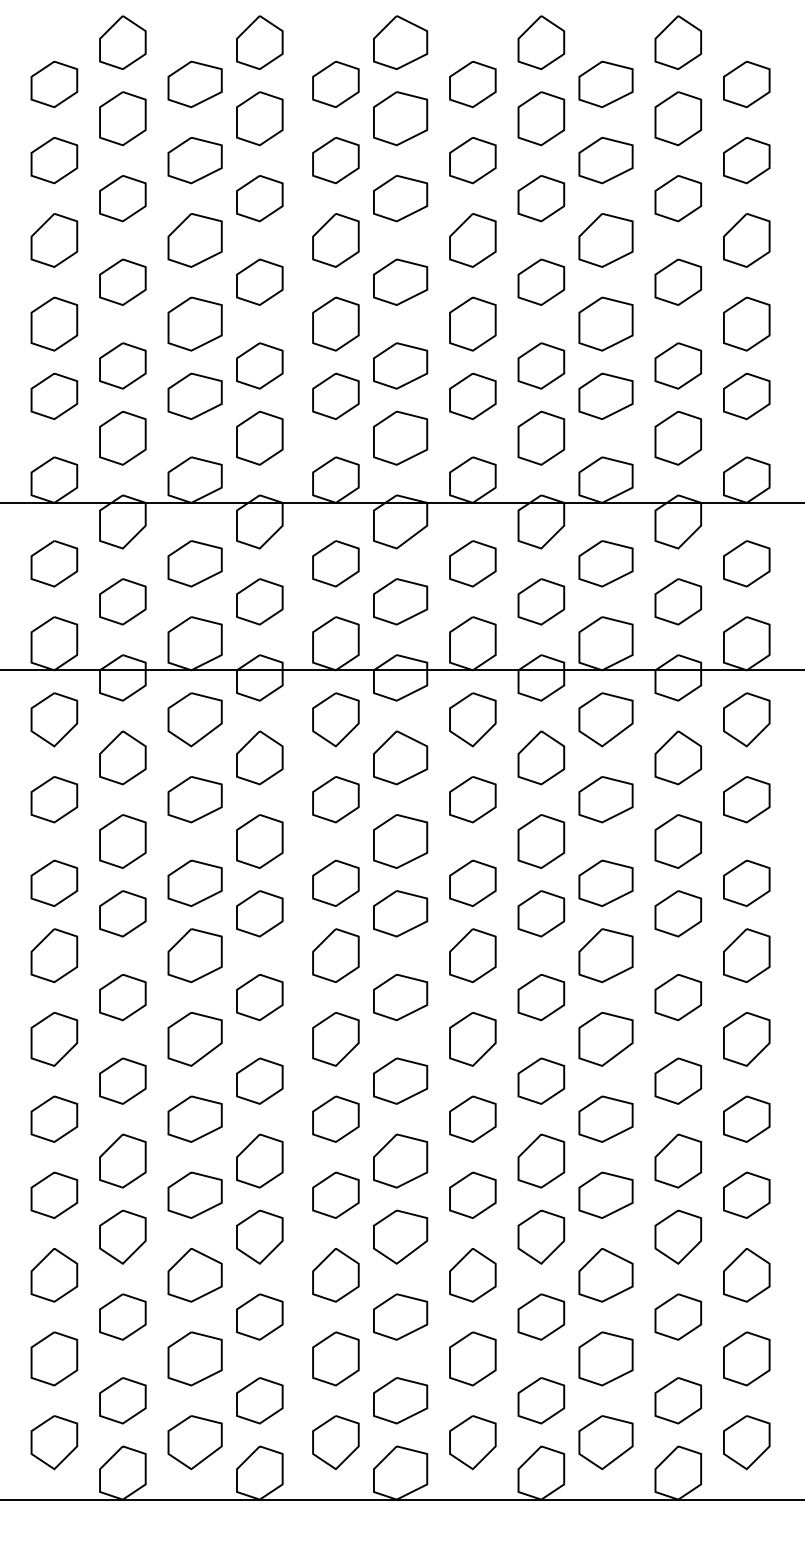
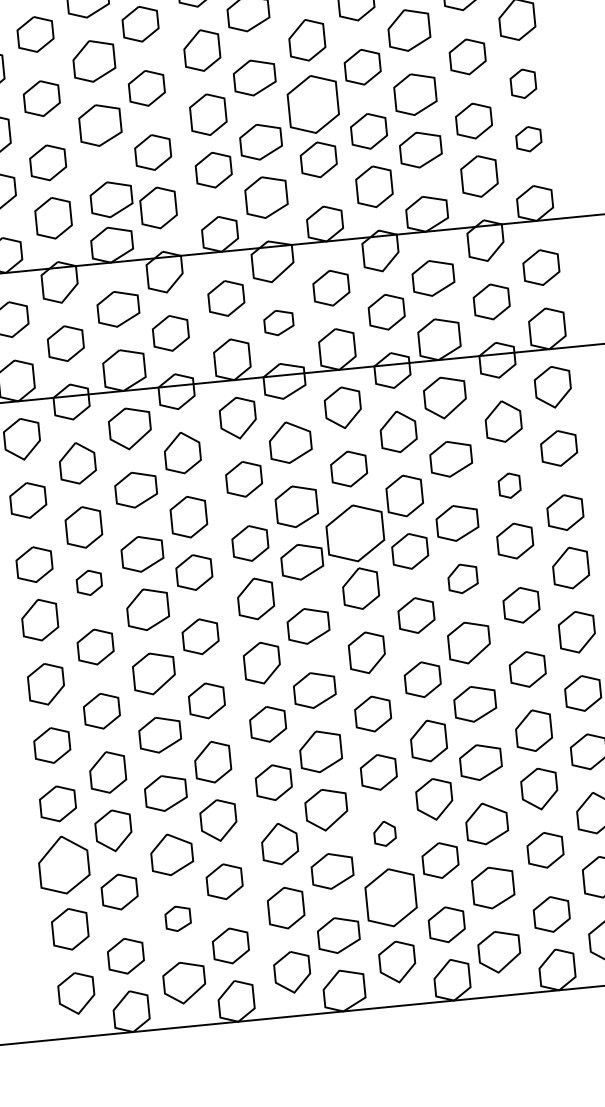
part: (472, 323) -> (313, 103), size x1.4
part: (746, 323) -> (523, 83), size x0.7
part: (746, 395) -> (528, 138), size x0.7
part: (194, 396) -> (111, 199), moved
part: (400, 601) -> (278, 322), size x0.7
part: (677, 841) -> (509, 485), size x0.6
part: (472, 882) -> (355, 532), size x1.6
part: (122, 913) -> (89, 582), size x0.7
part: (605, 955) -> (462, 578), size x0.7
part: (54, 1275) -> (64, 865), size x1.4
part: (472, 1275) -> (384, 833), size x0.6
part: (194, 1358) -> (177, 918), size x0.6
part: (472, 1358) -> (390, 897), size x1.4

